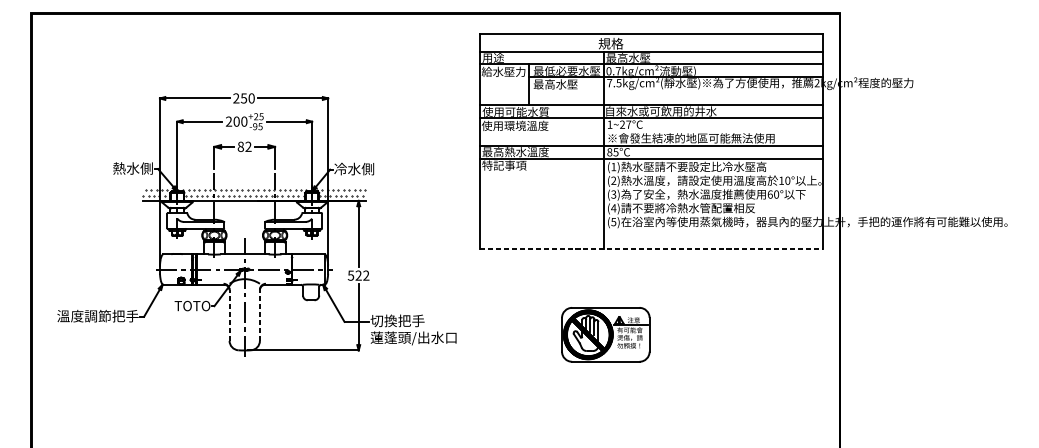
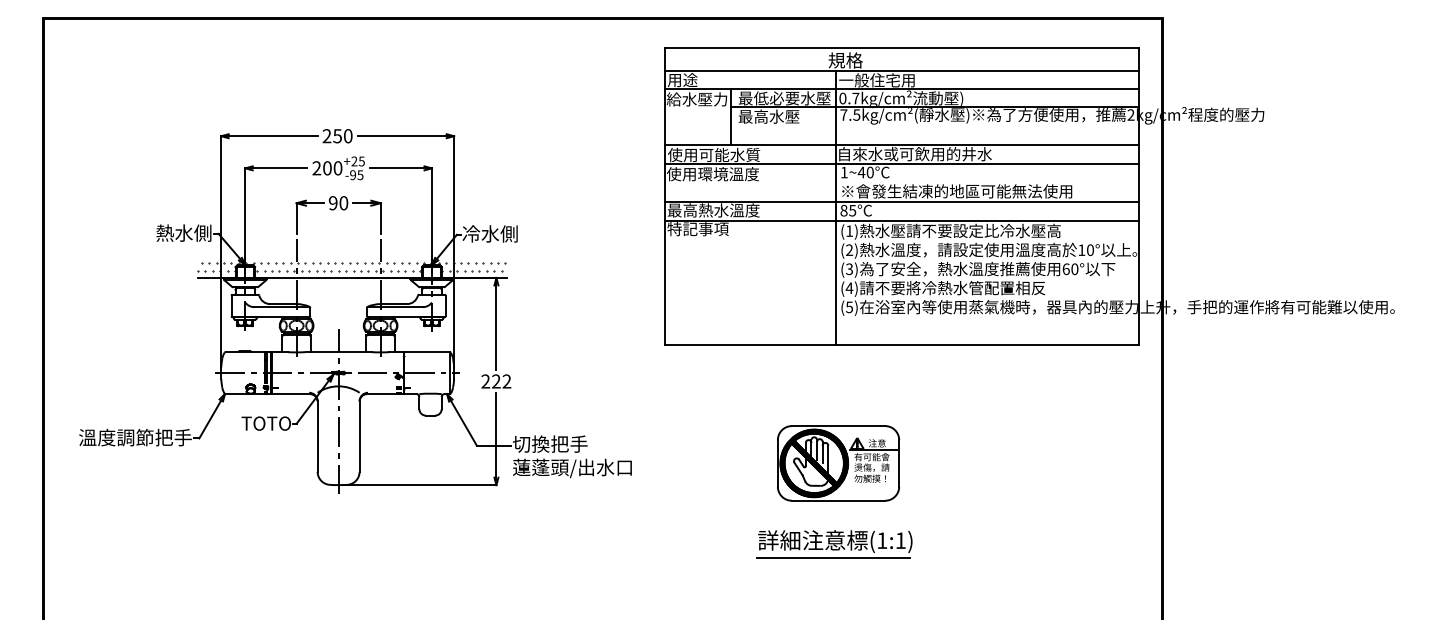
text: (633, 58) -> (876, 80), 最高水壓 -> 一般住宅用
text: (625, 124) -> (865, 172), 1~27°C -> 1~40°C
text: (244, 147) -> (338, 203), 82 -> 90
line: (652, 248) -> (902, 344), dashed -> solid
text: (350, 275) -> (485, 381), 522 -> 222
line: (229, 315) -> (317, 436), dashed -> solid
line: (259, 315) -> (359, 436), dashed -> solid
part: (602, 393) -> (834, 544), added

